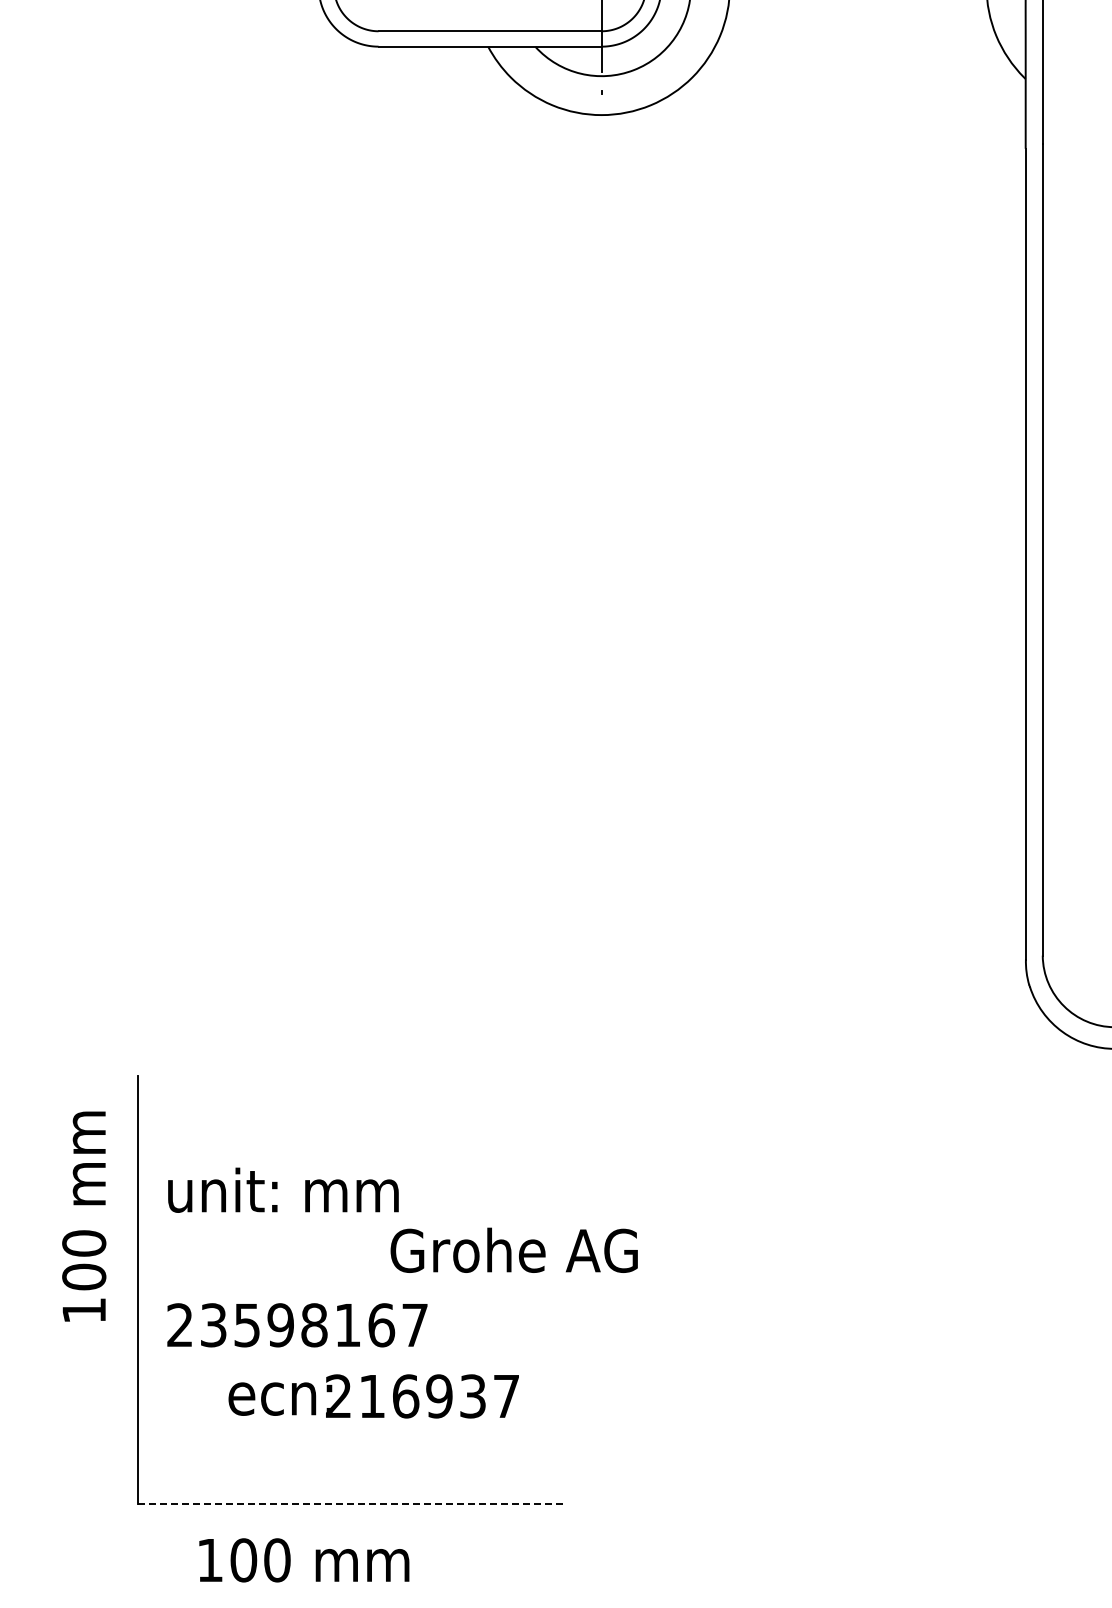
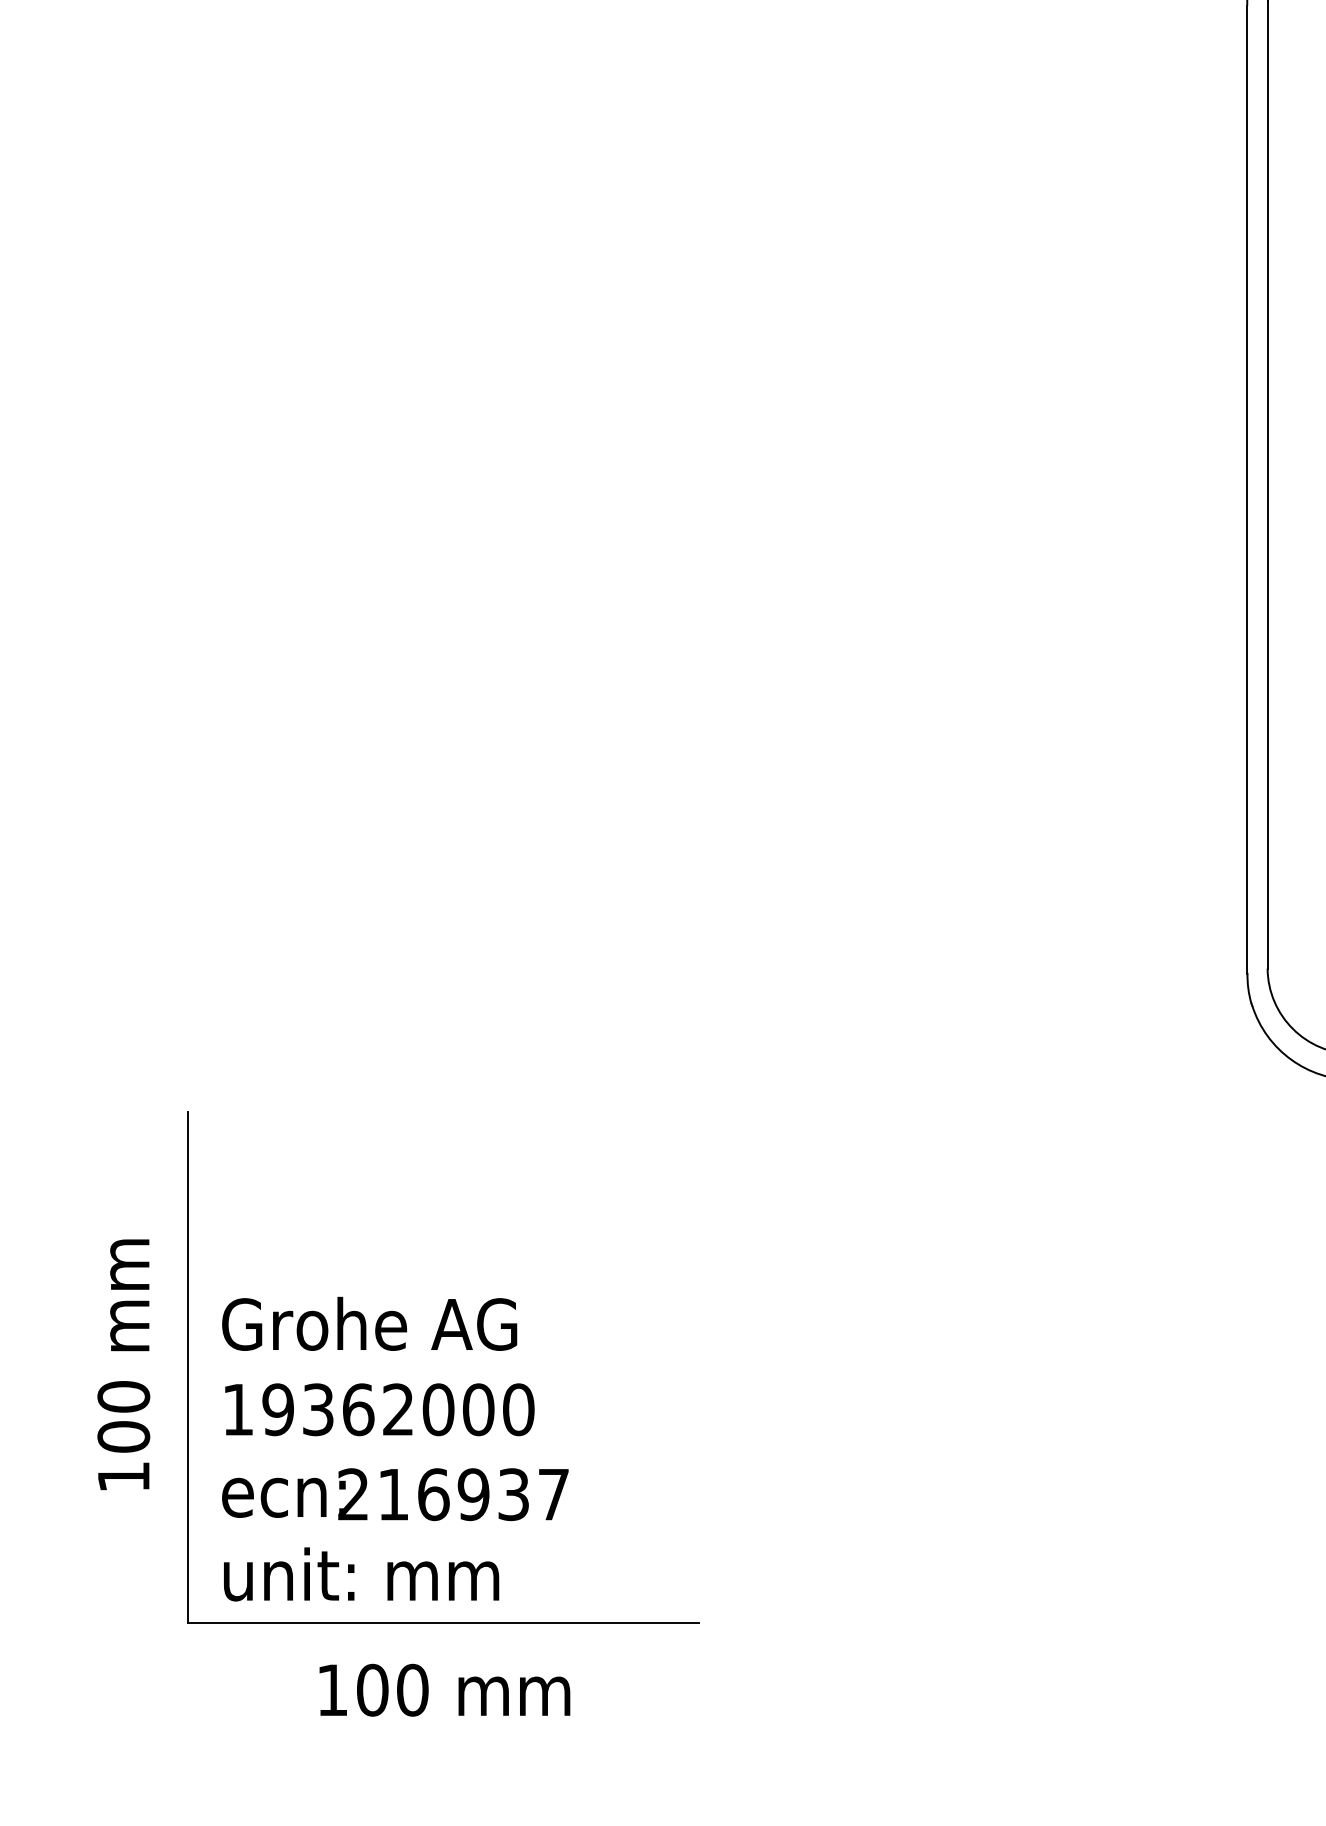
text: (283, 1189) -> (361, 1573), moved
text: (84, 1216) -> (124, 1364), moved
text: (513, 1249) -> (368, 1322), moved
text: (297, 1325) -> (378, 1409), 23598167 -> 19362000
text: (373, 1396) -> (394, 1494), moved
line: (352, 1503) -> (443, 1622), dashed -> solid
text: (304, 1560) -> (445, 1690), moved

